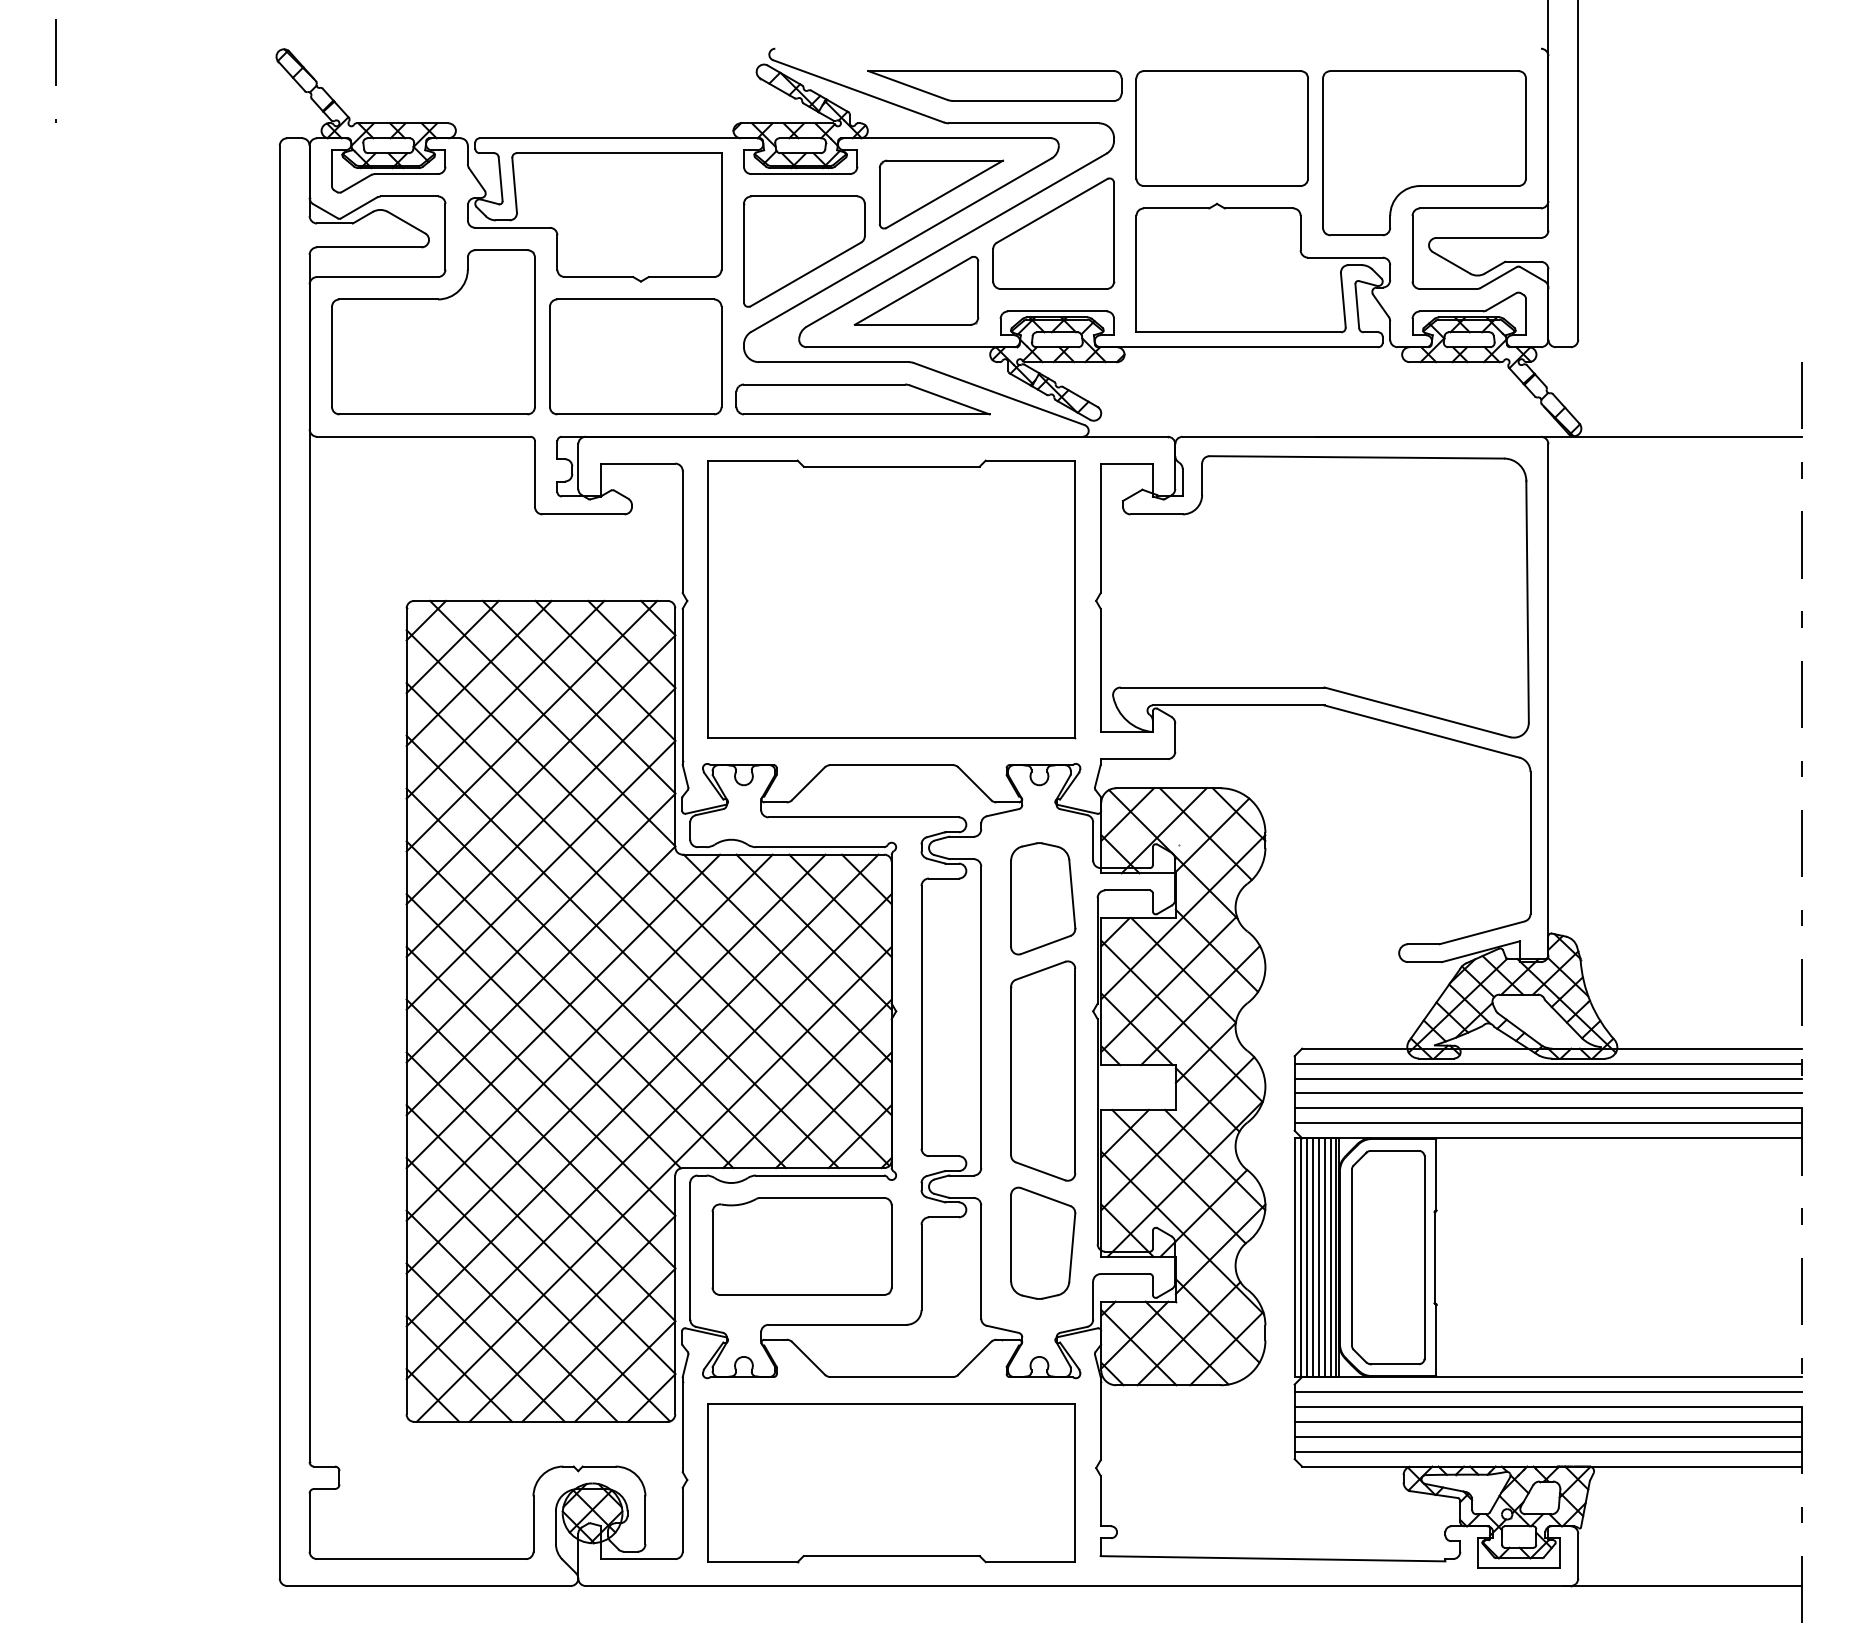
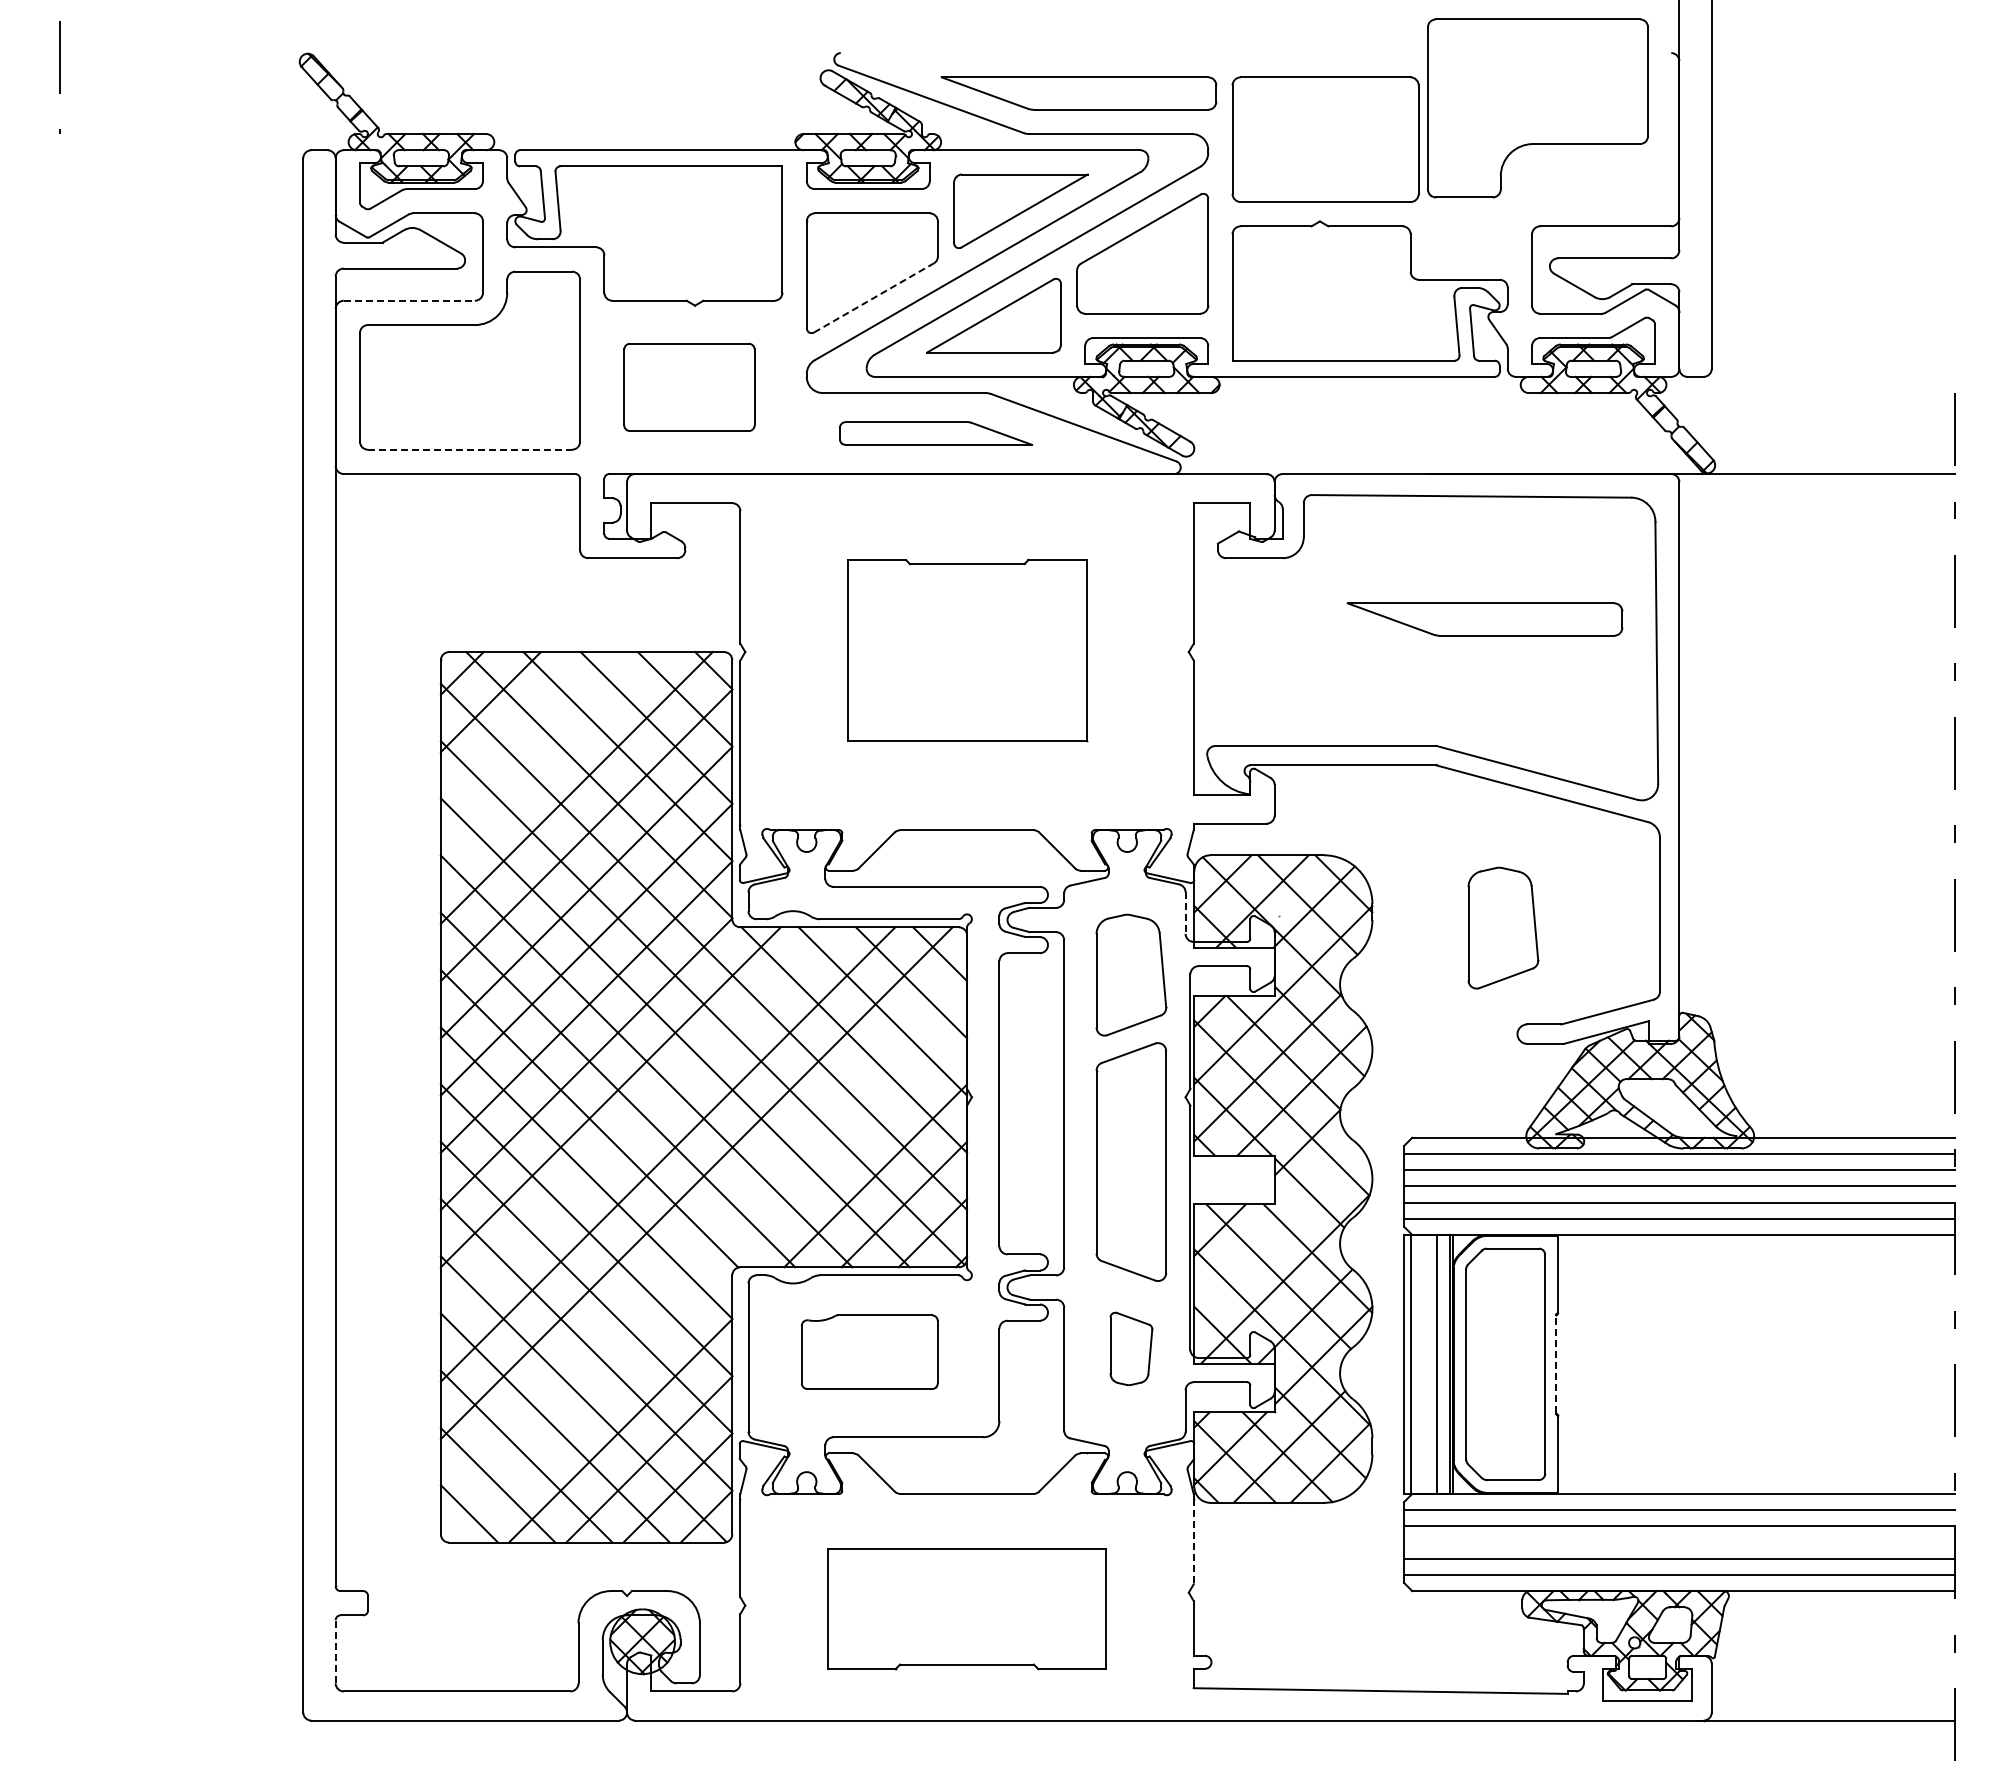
part: (1424, 153) -> (1537, 108), moved
line: (806, 274) -> (874, 297), solid -> dashed
line: (377, 276) -> (409, 300), solid -> dashed
part: (635, 357) -> (689, 387), size x0.7
part: (862, 399) -> (935, 433), size x0.7
line: (433, 414) -> (470, 449), solid -> dashed
part: (1368, 570) -> (1484, 619), added
part: (892, 599) -> (967, 650), size x0.6
line: (479, 673) -> (519, 730), removed
line: (504, 699) -> (547, 759), removed
line: (1093, 841) -> (1185, 913), solid -> dashed
part: (1386, 854) -> (1503, 927), added
line: (589, 1037) -> (639, 1125), removed
line: (1177, 1134) -> (1277, 1230), removed
line: (648, 1136) -> (703, 1233), removed
line: (654, 1183) -> (709, 1284), removed
part: (1043, 1242) -> (1131, 1348), size x0.6
part: (801, 1245) -> (869, 1351), size x0.7
line: (1306, 1256) -> (1417, 1363), removed
line: (1312, 1256) -> (1423, 1363), removed
line: (1318, 1256) -> (1430, 1363), removed
line: (1330, 1256) -> (1443, 1363), removed
line: (1435, 1256) -> (1556, 1363), solid -> dashed
line: (1100, 1420) -> (1193, 1541), solid -> dashed
line: (1548, 1421) -> (1679, 1542), removed
part: (891, 1483) -> (966, 1609), size x0.7
line: (309, 1522) -> (335, 1651), solid -> dashed

